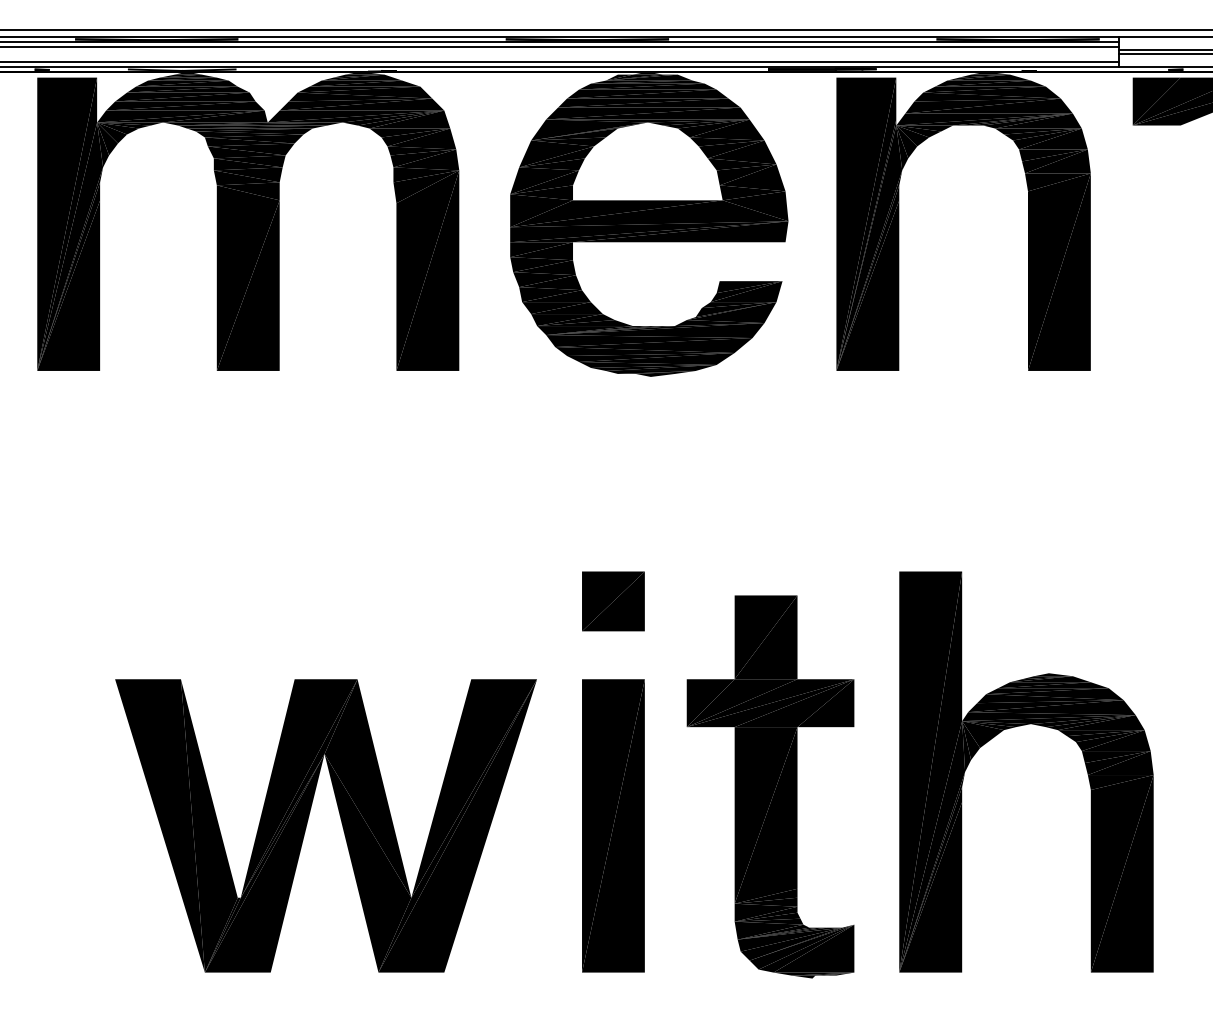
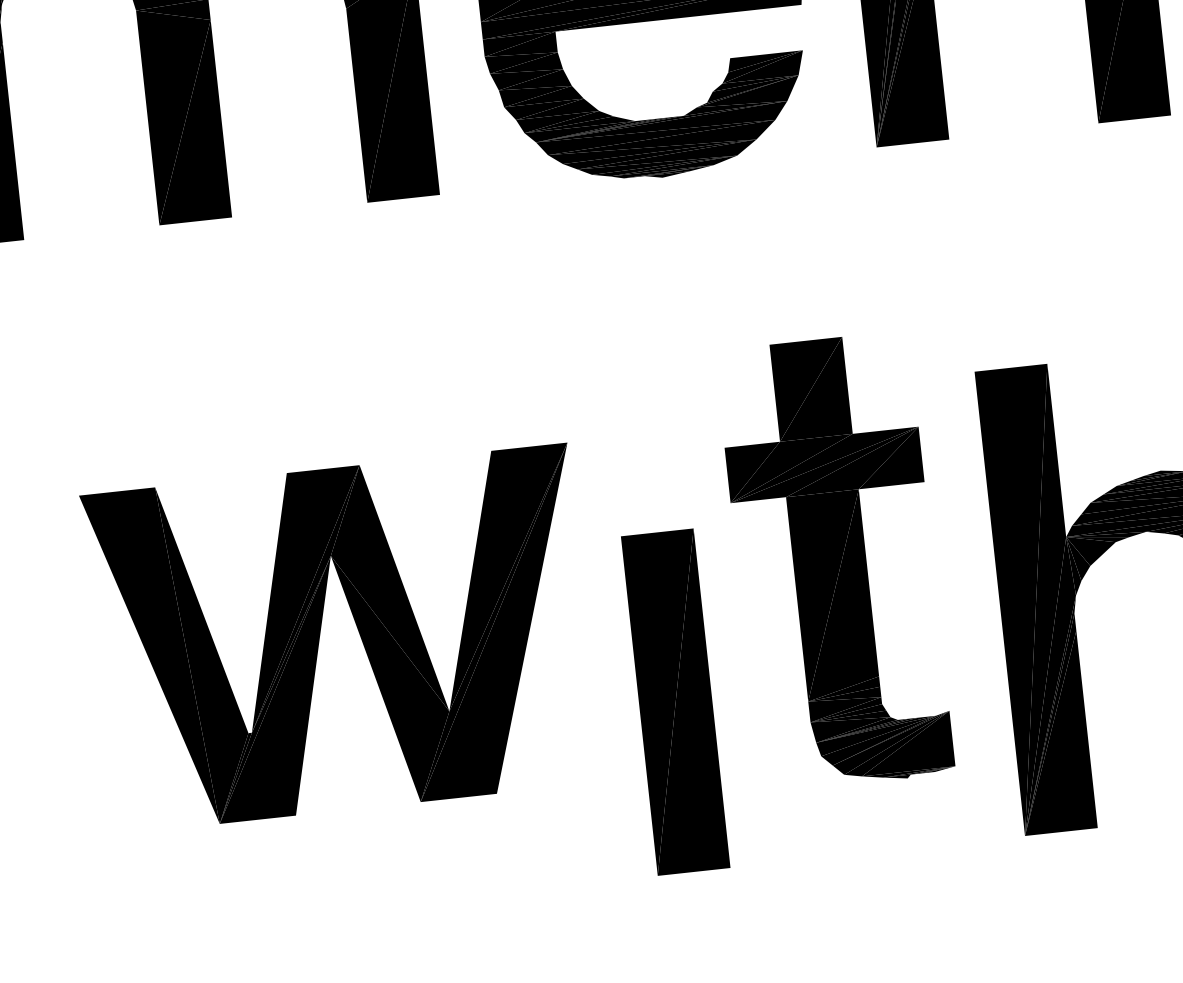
part: (613, 601) -> (647, 442), removed
part: (770, 786) -> (834, 561), moved
part: (341, 823) -> (359, 634), moved

